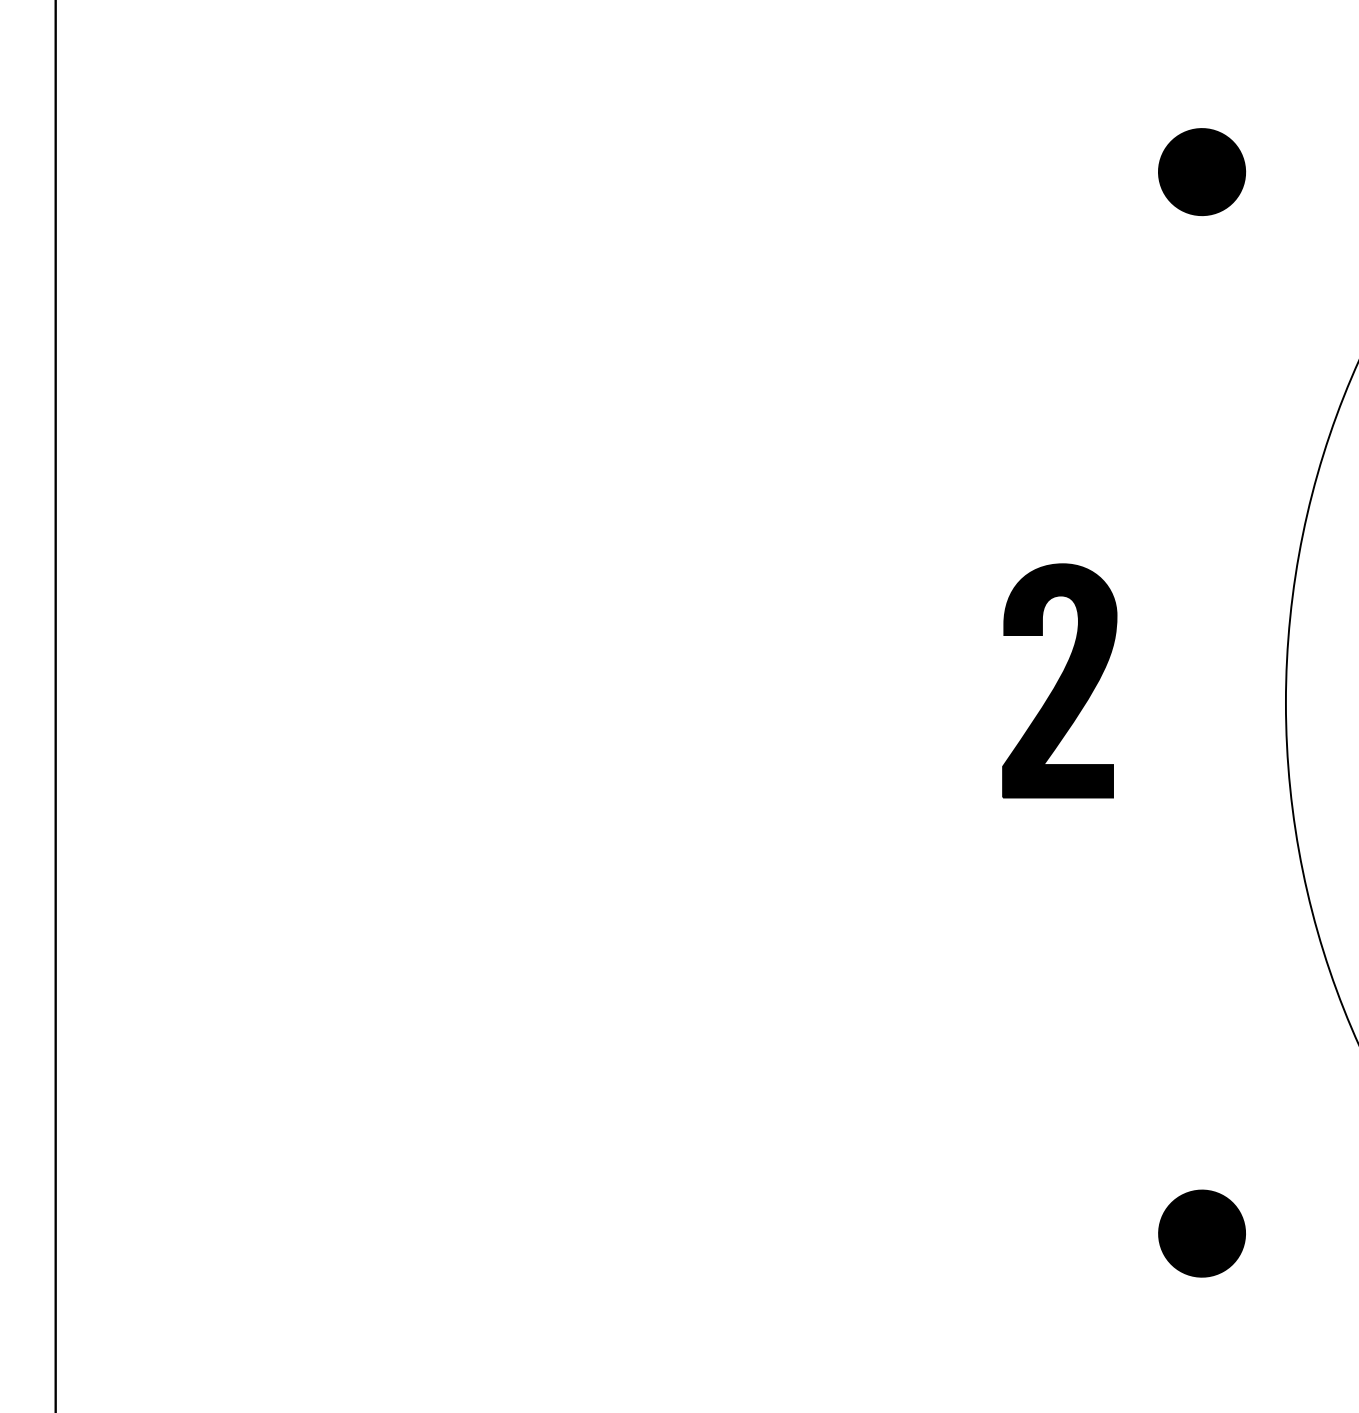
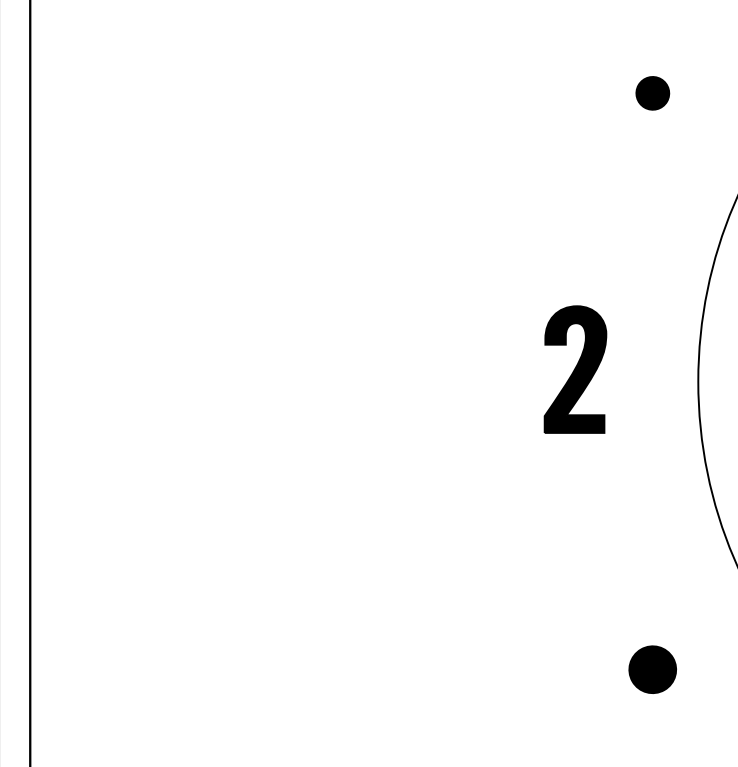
part: (1201, 172) -> (652, 93), size x0.7

